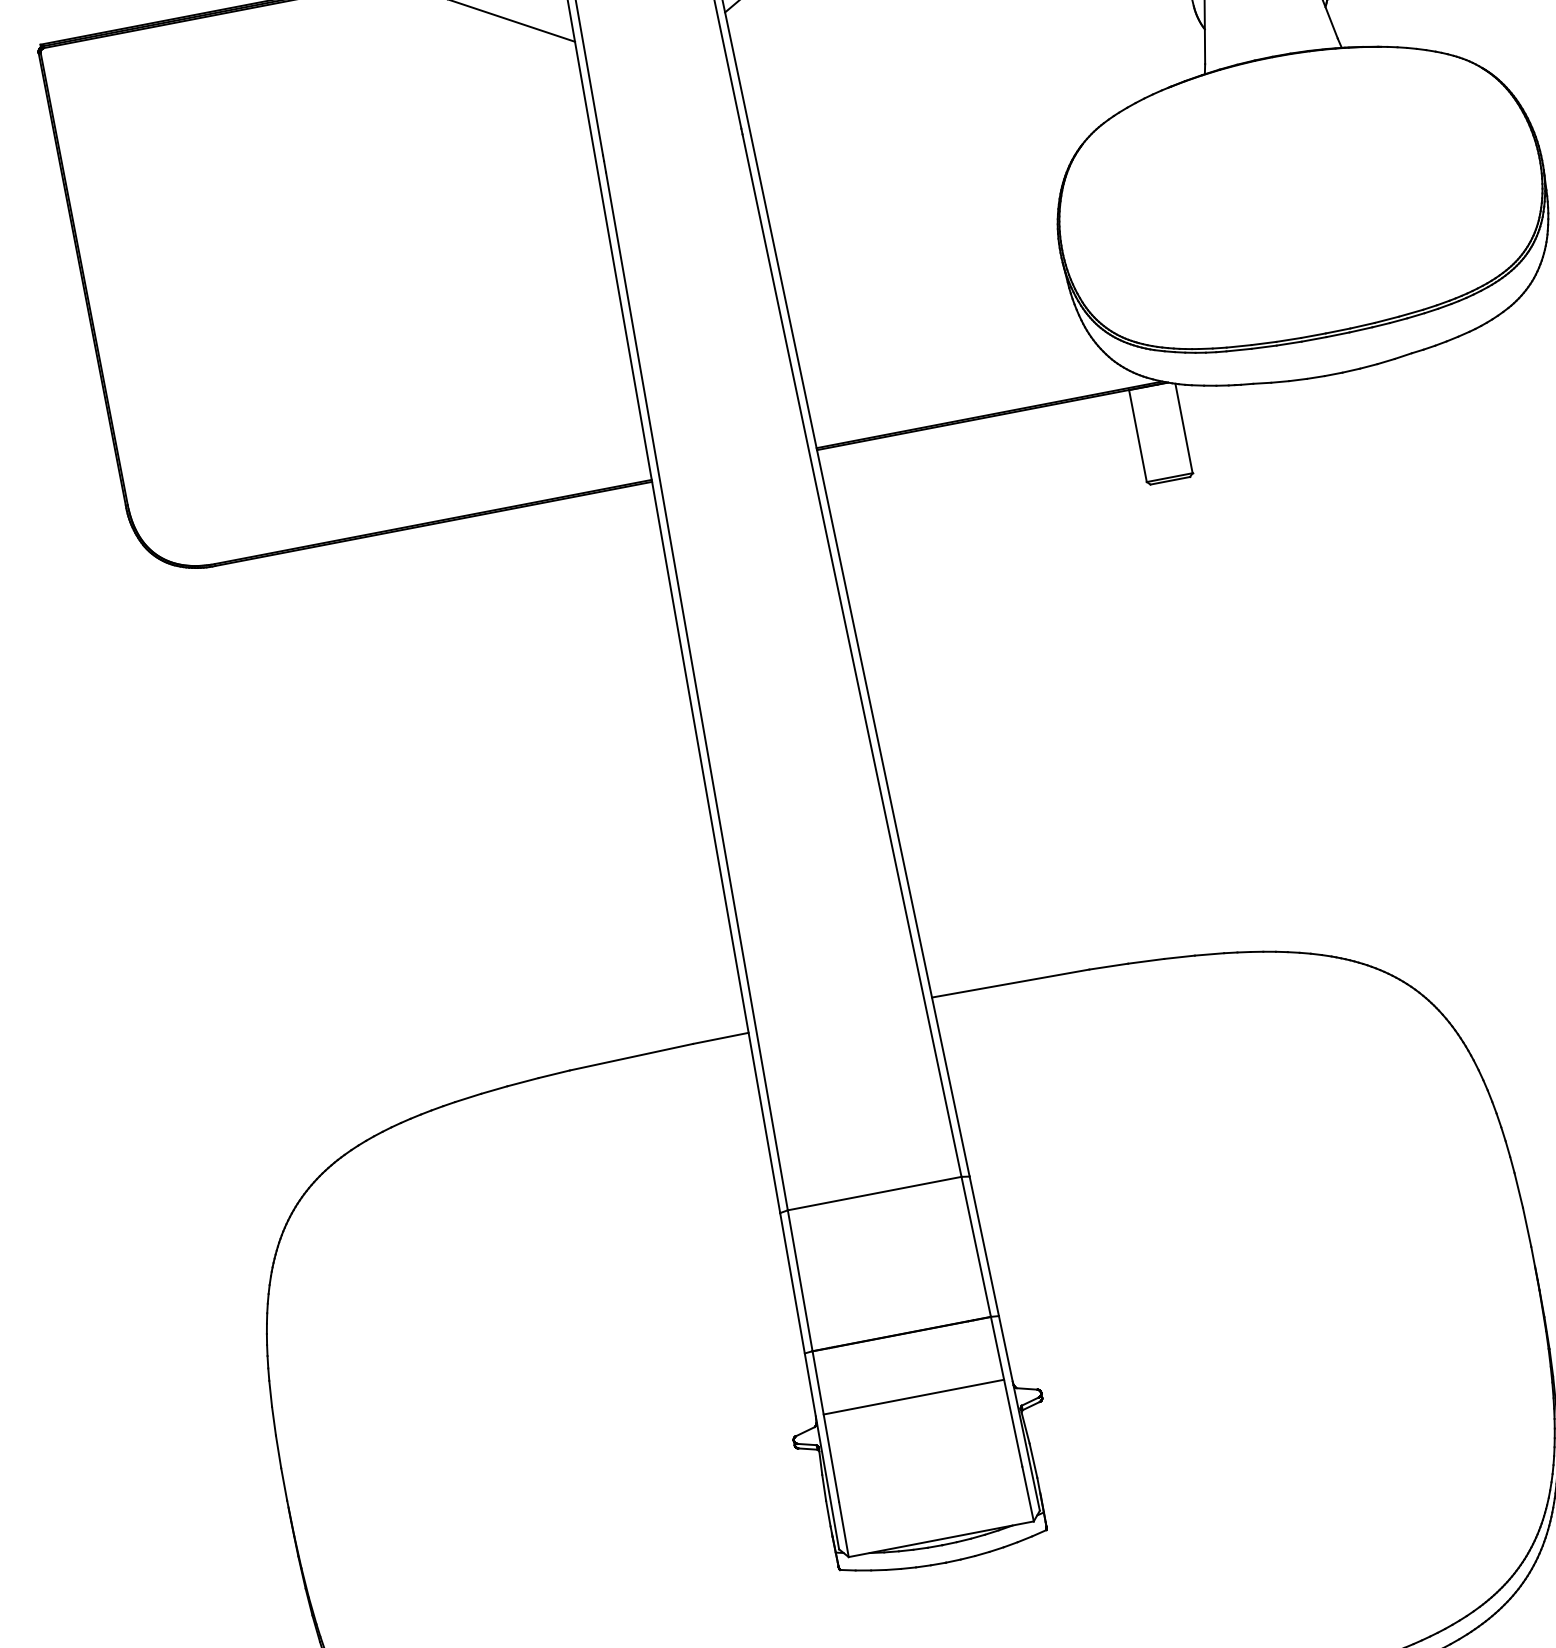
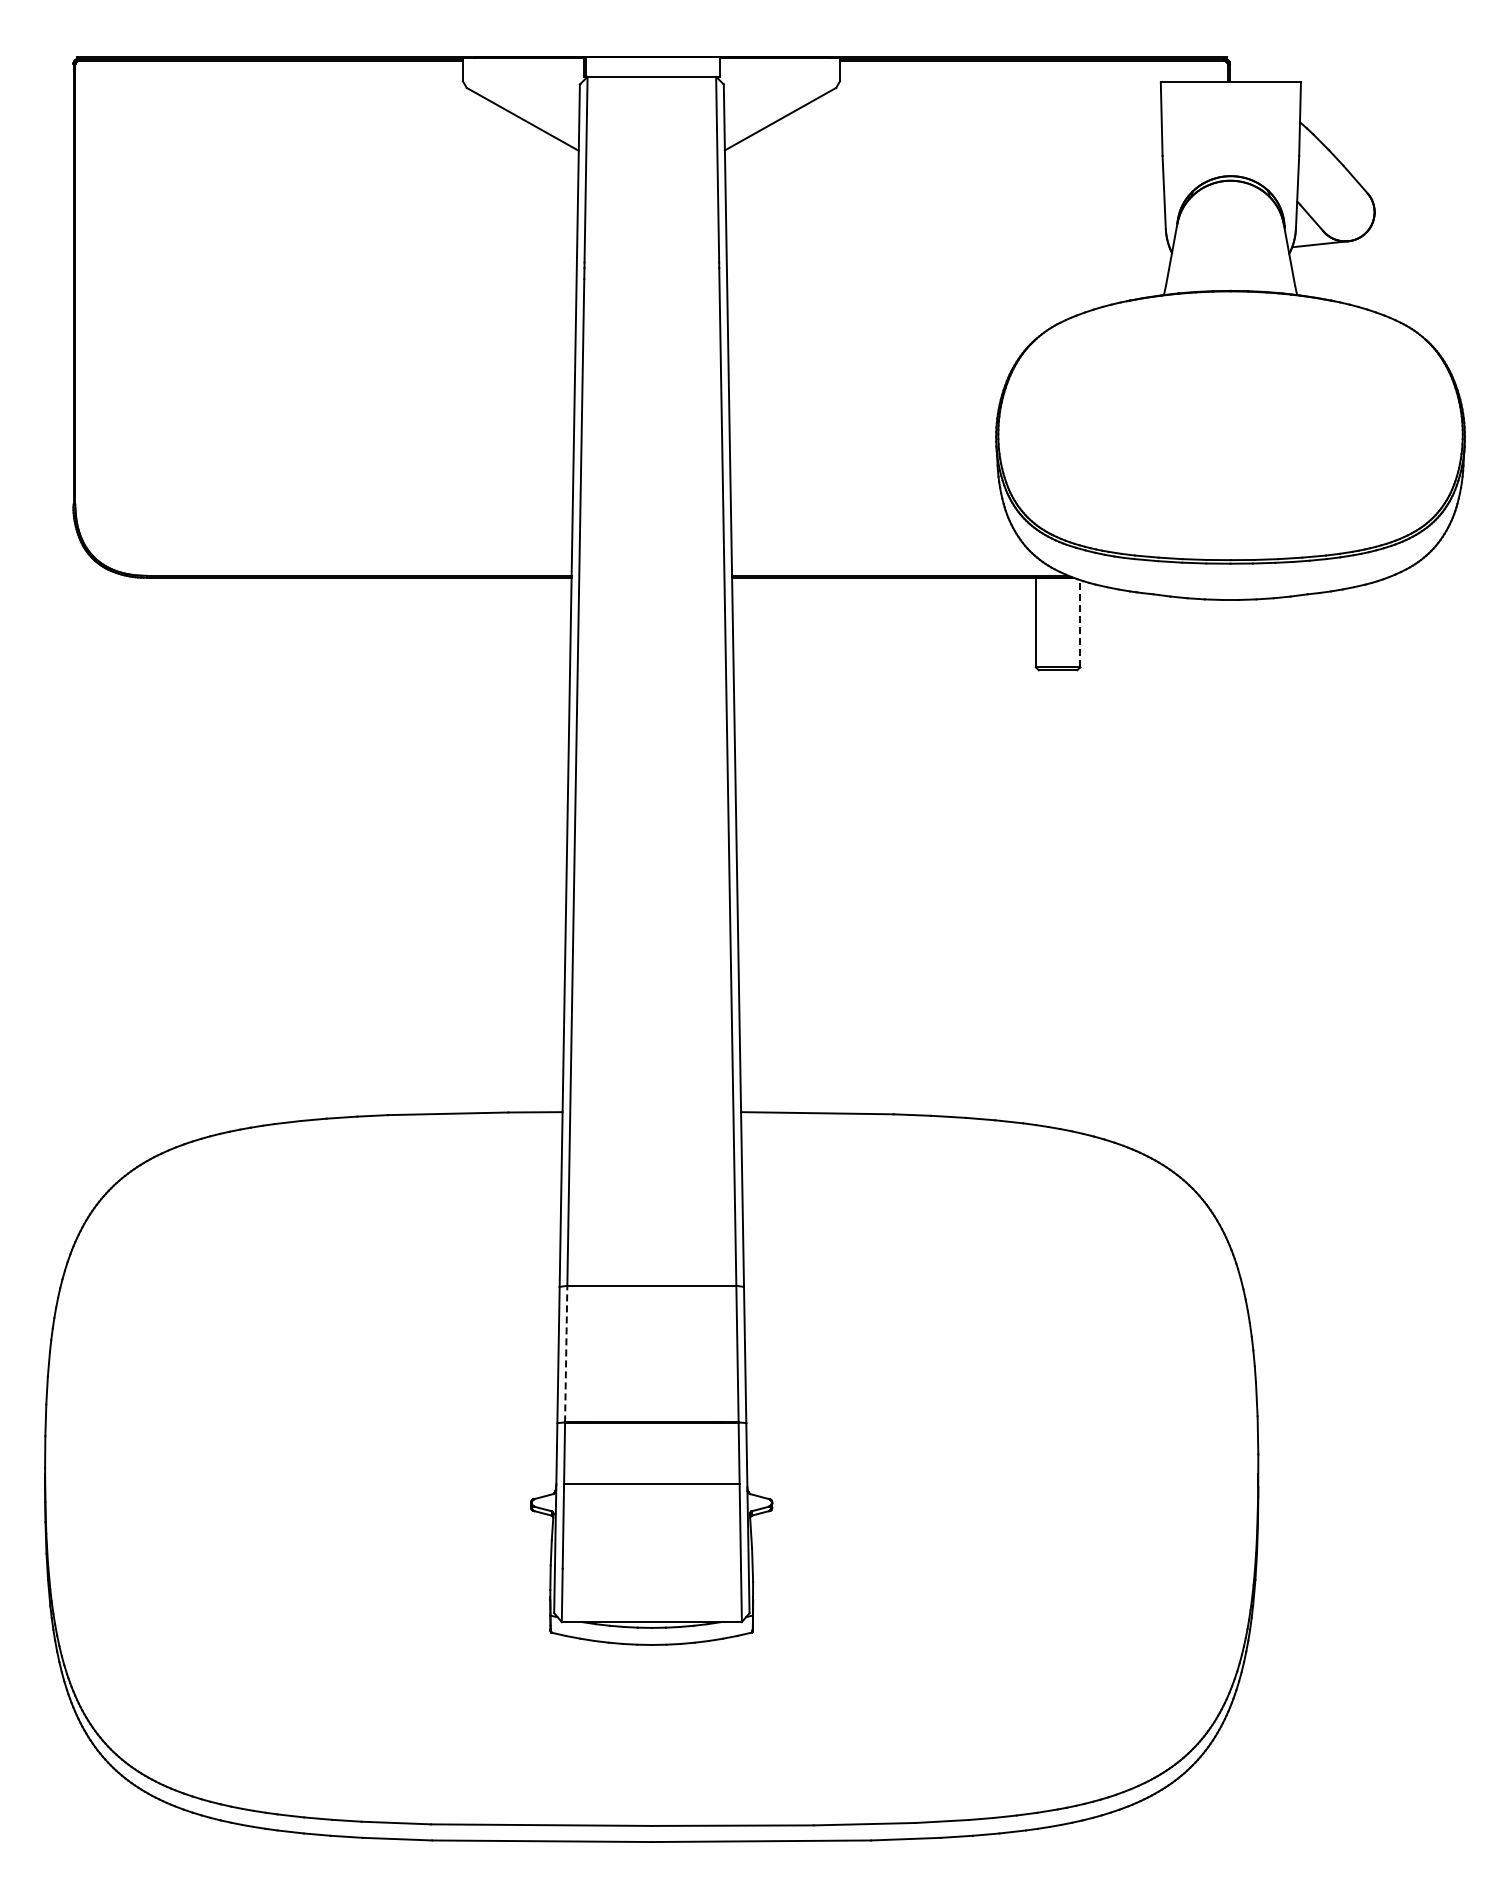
line: (1184, 428) -> (1080, 623), solid -> dashed
line: (800, 1280) -> (566, 1353), solid -> dashed

